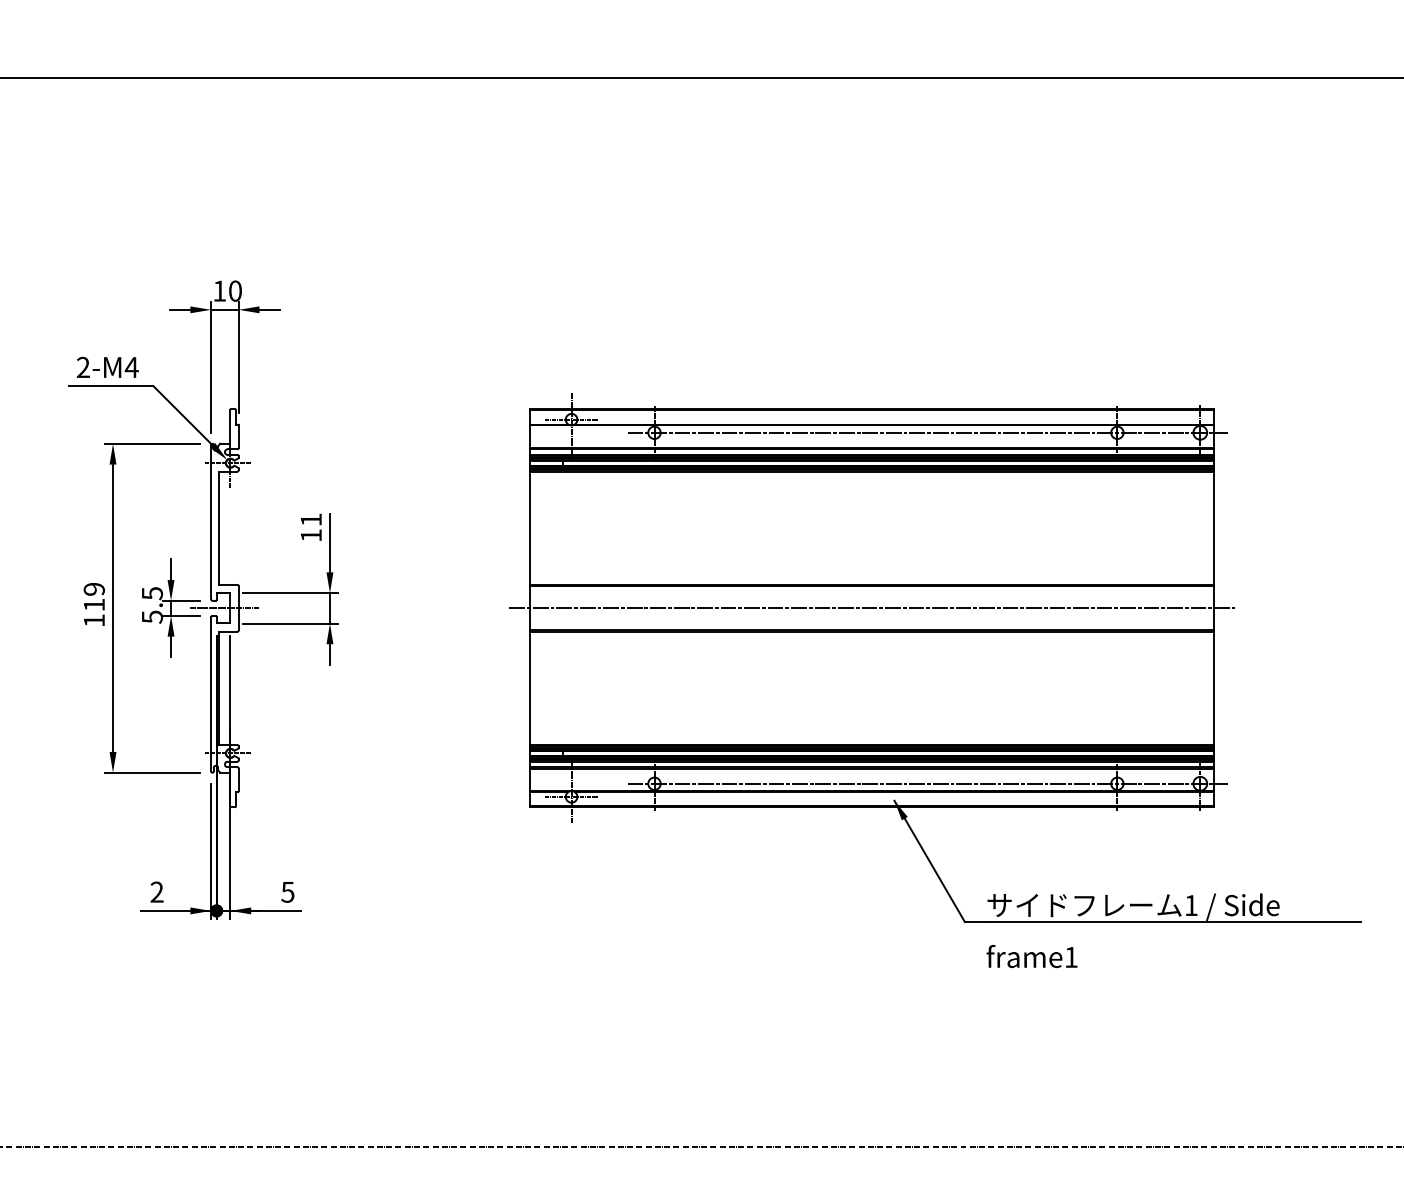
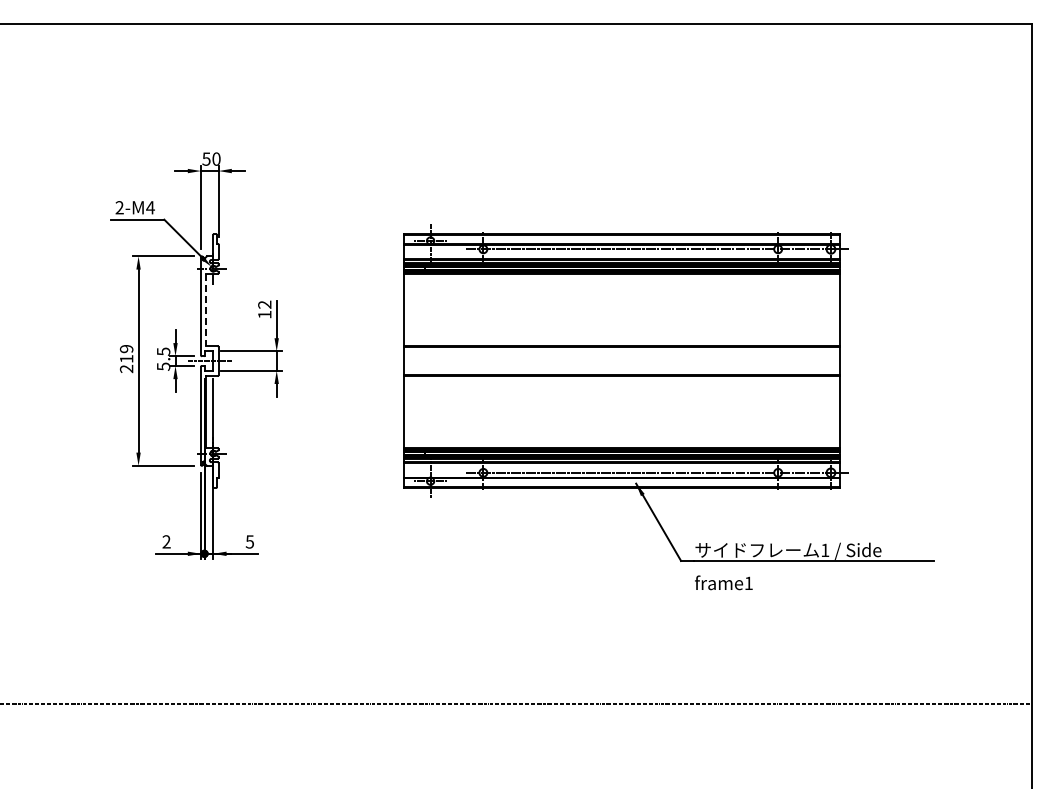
text: (219, 290) -> (206, 158), 10 -> 50
text: (310, 519) -> (264, 304), 11 -> 12
line: (219, 528) -> (206, 310), solid -> dashed
line: (871, 608) -> (621, 361), removed
text: (94, 619) -> (126, 368), 119 -> 219

